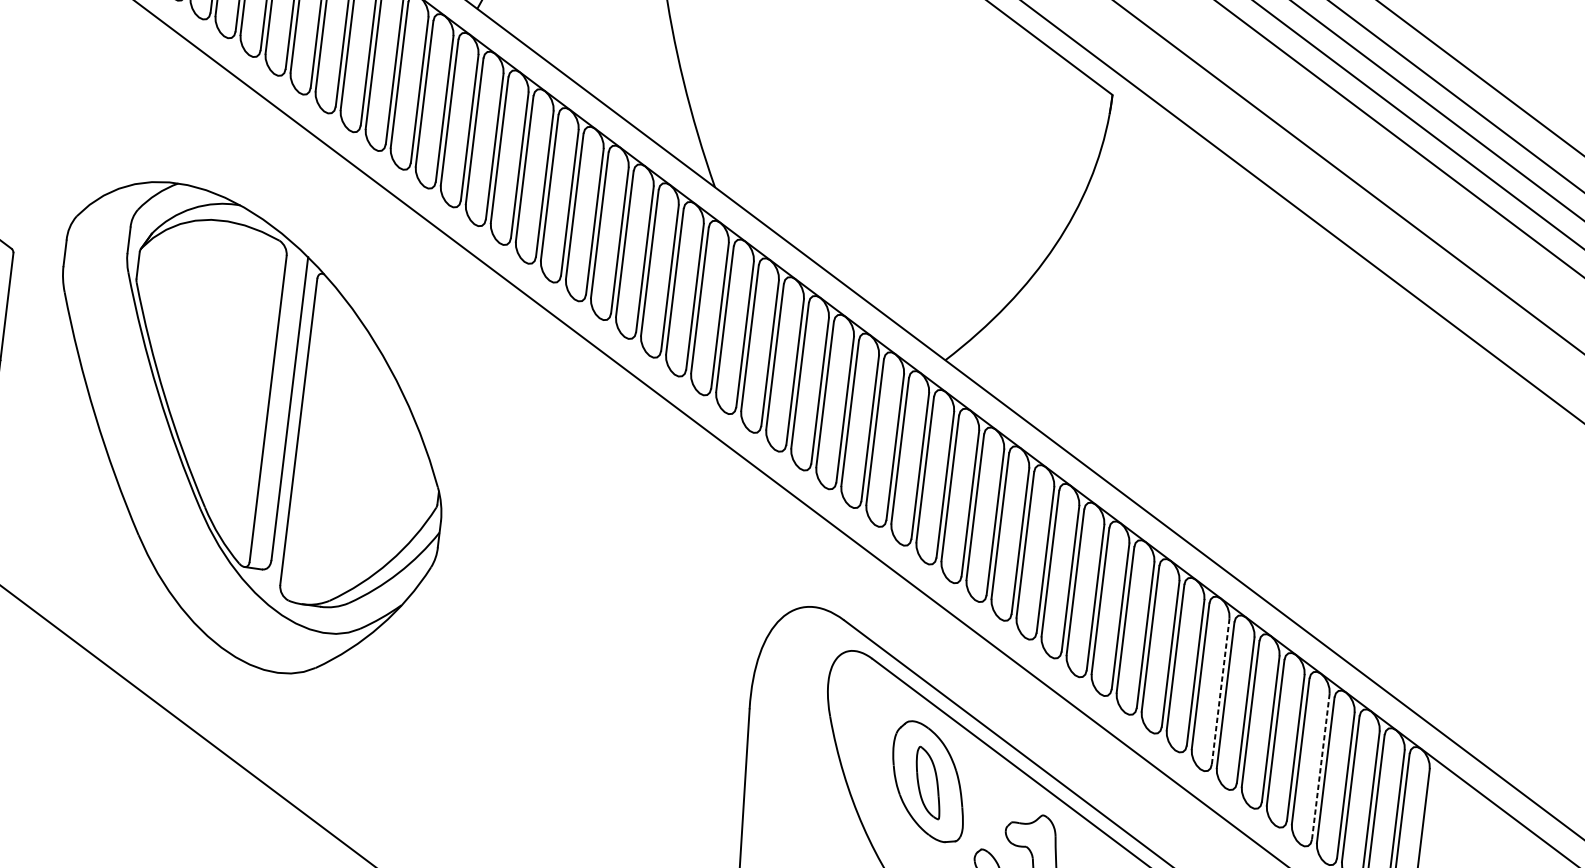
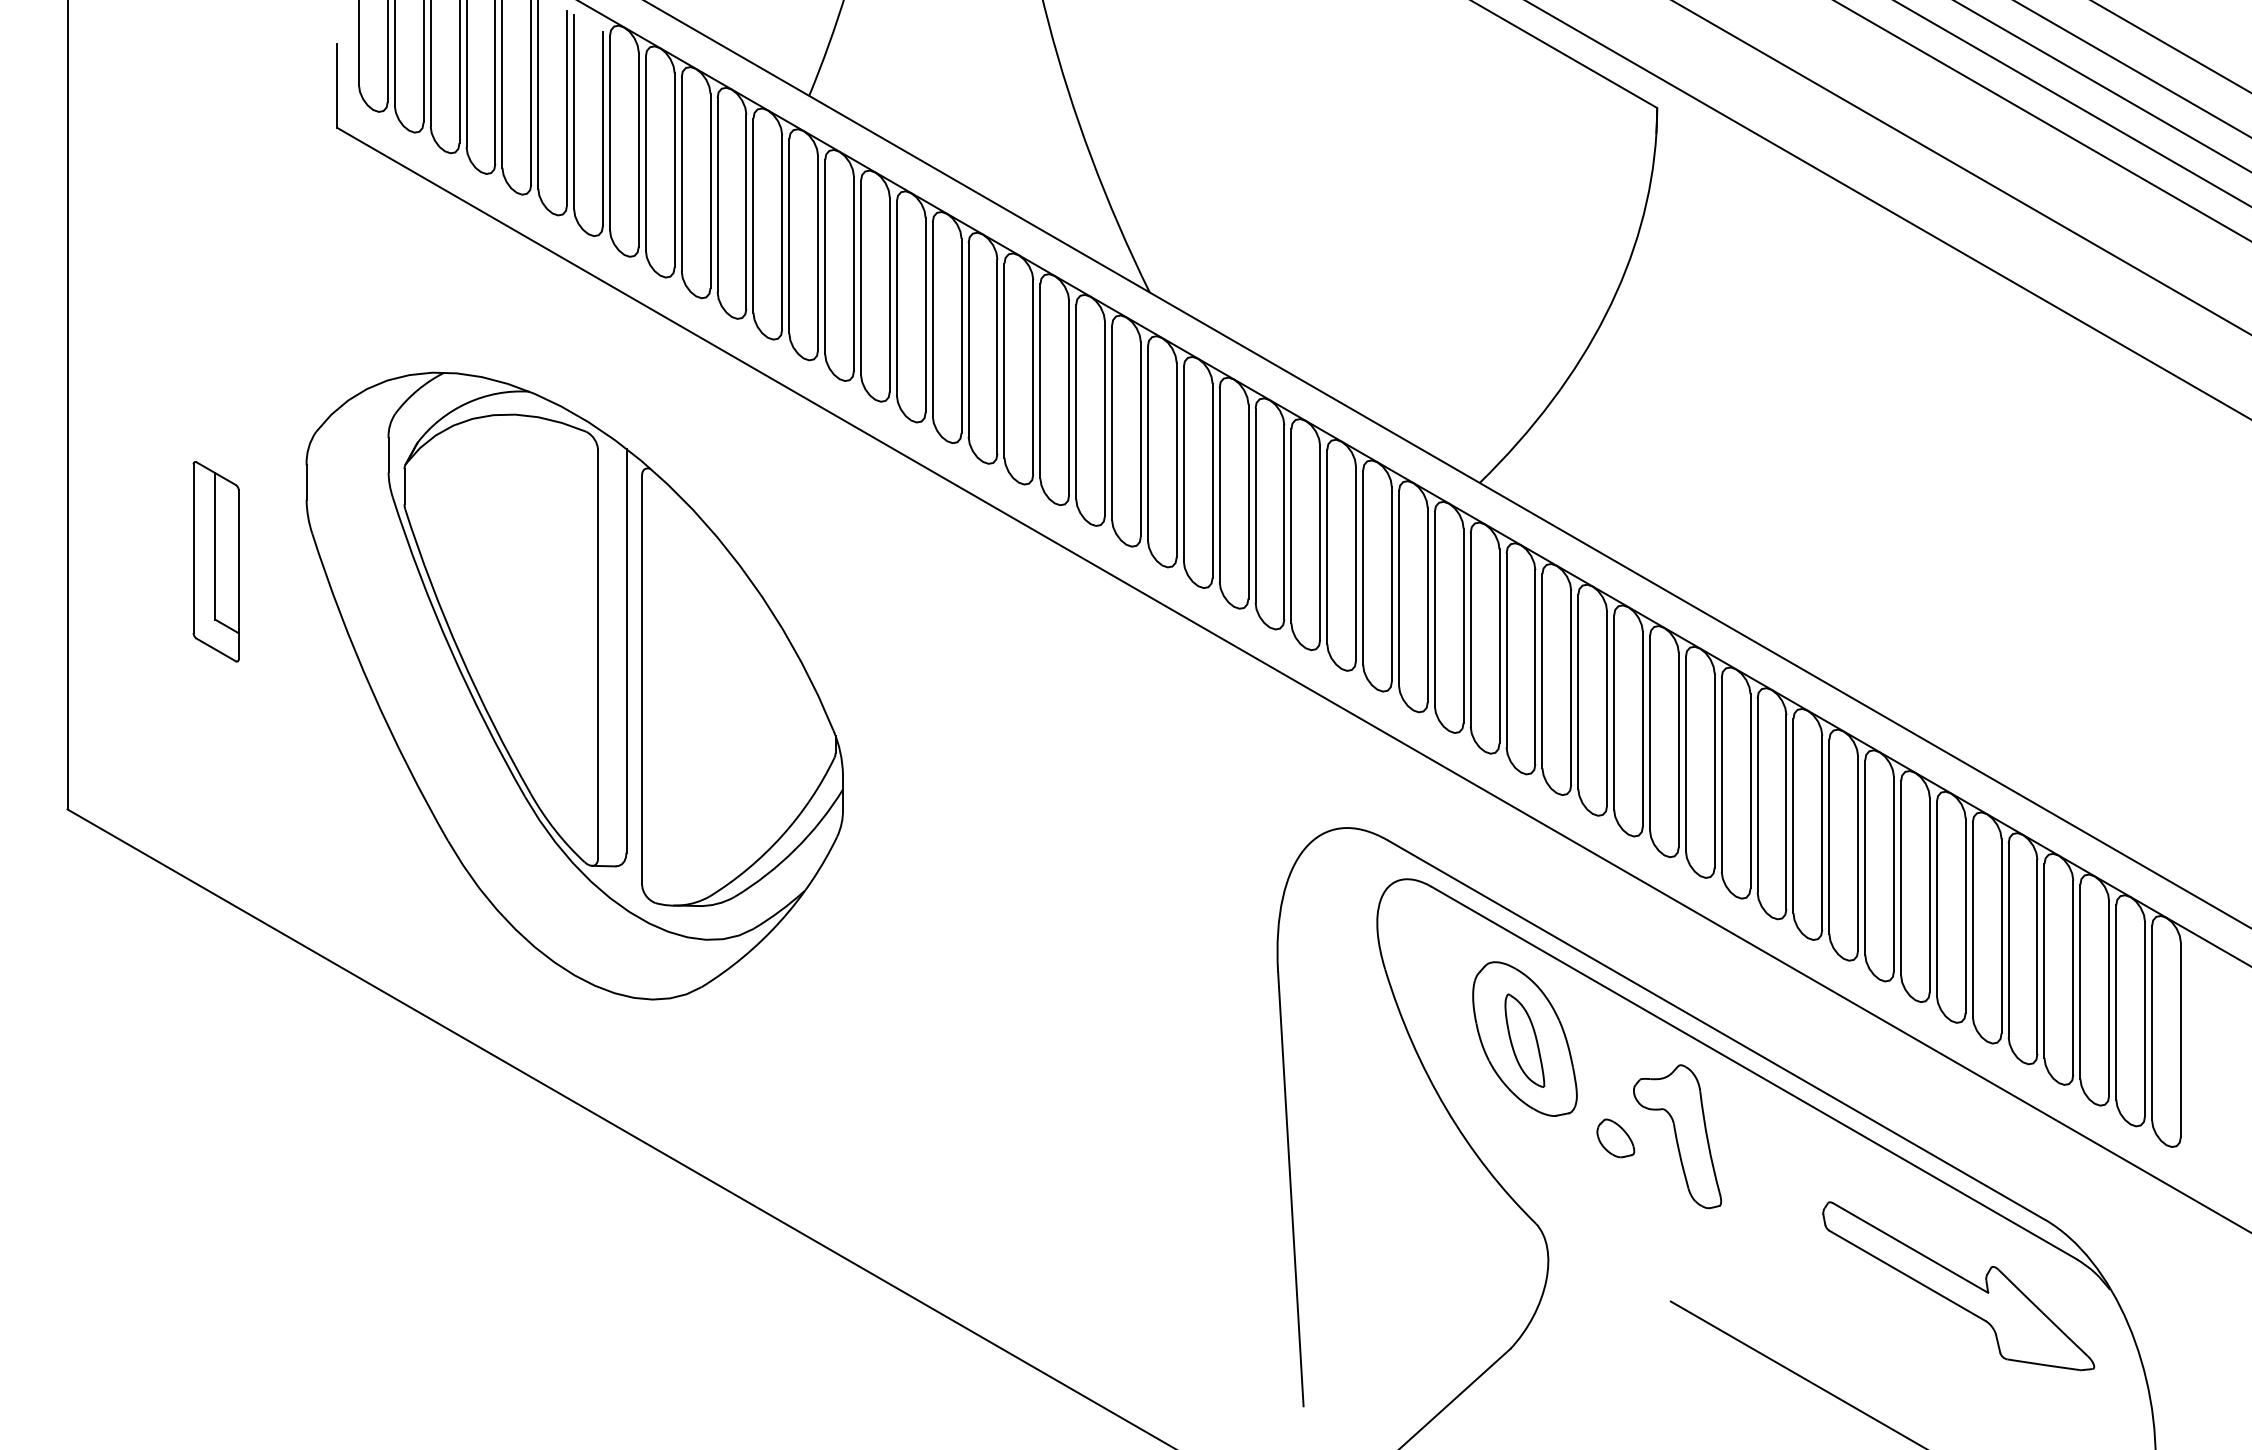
line: (1220, 691) -> (1893, 874), dashed -> solid
line: (1320, 766) -> (2037, 956), dashed -> solid

